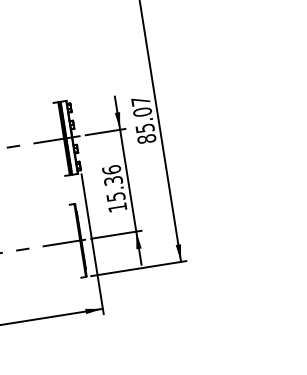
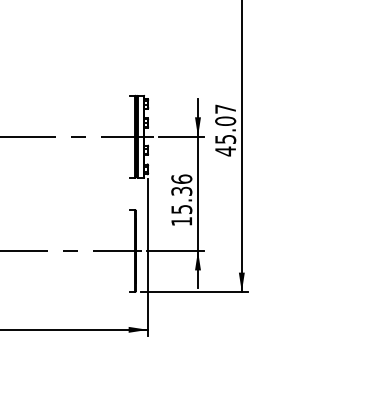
text: (146, 139) -> (225, 151), 85.07 -> 45.07

